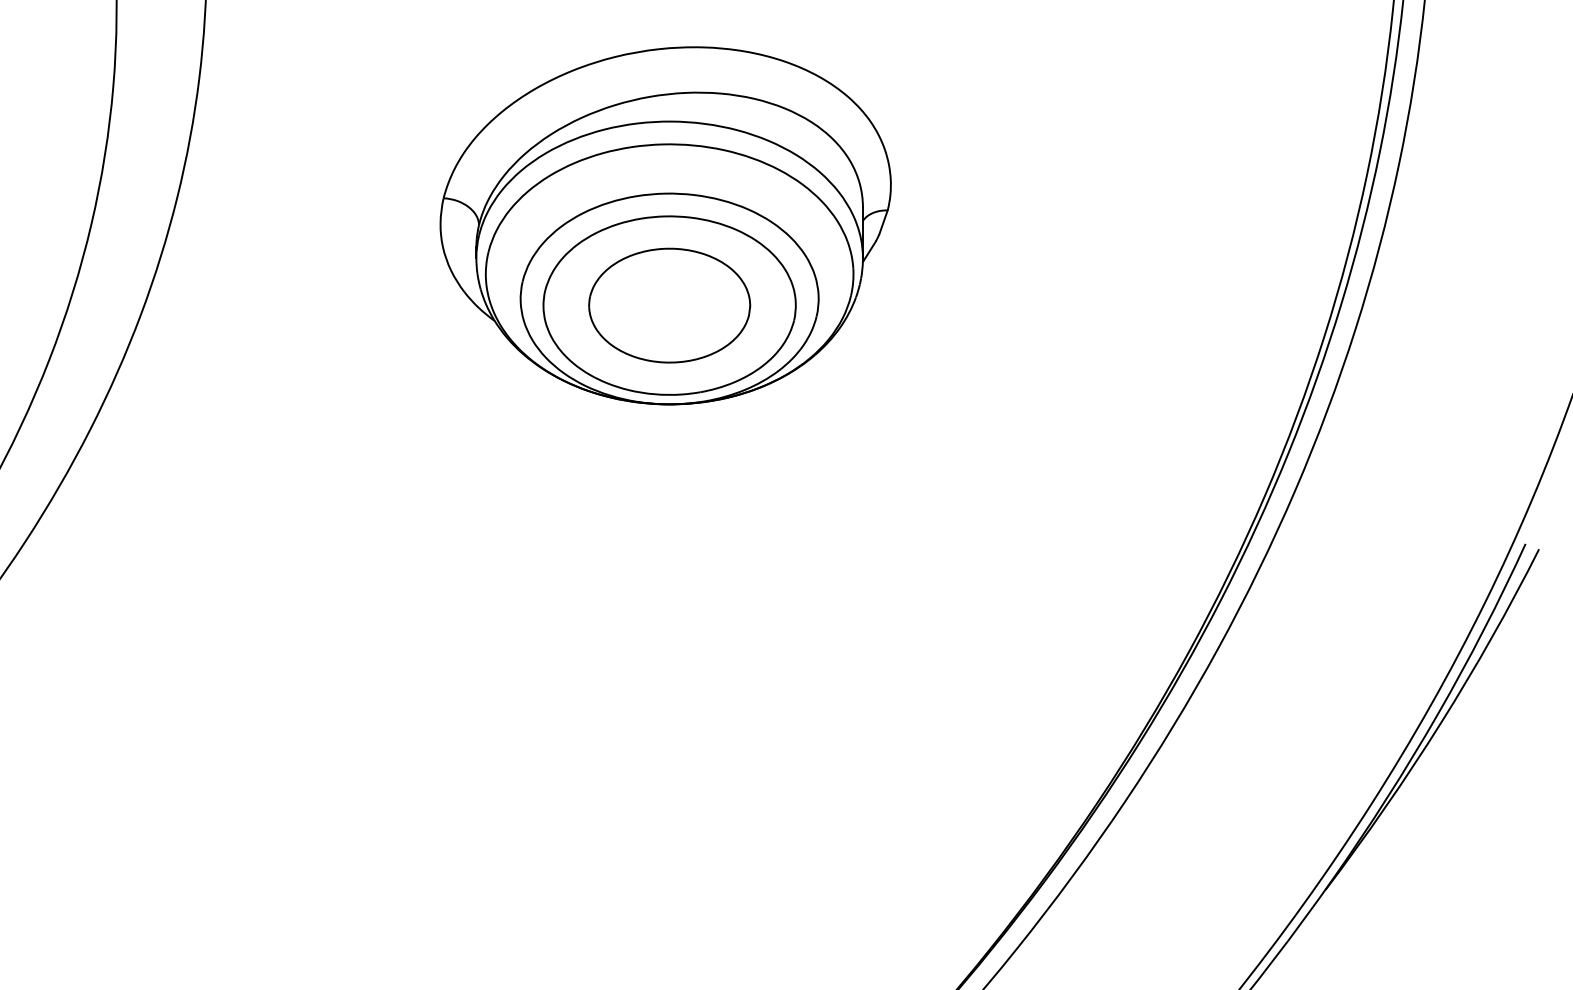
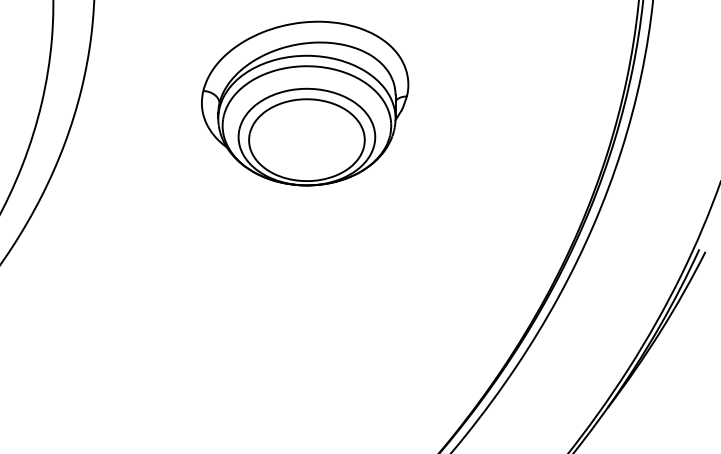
part: (668, 306) -> (306, 140), removed

